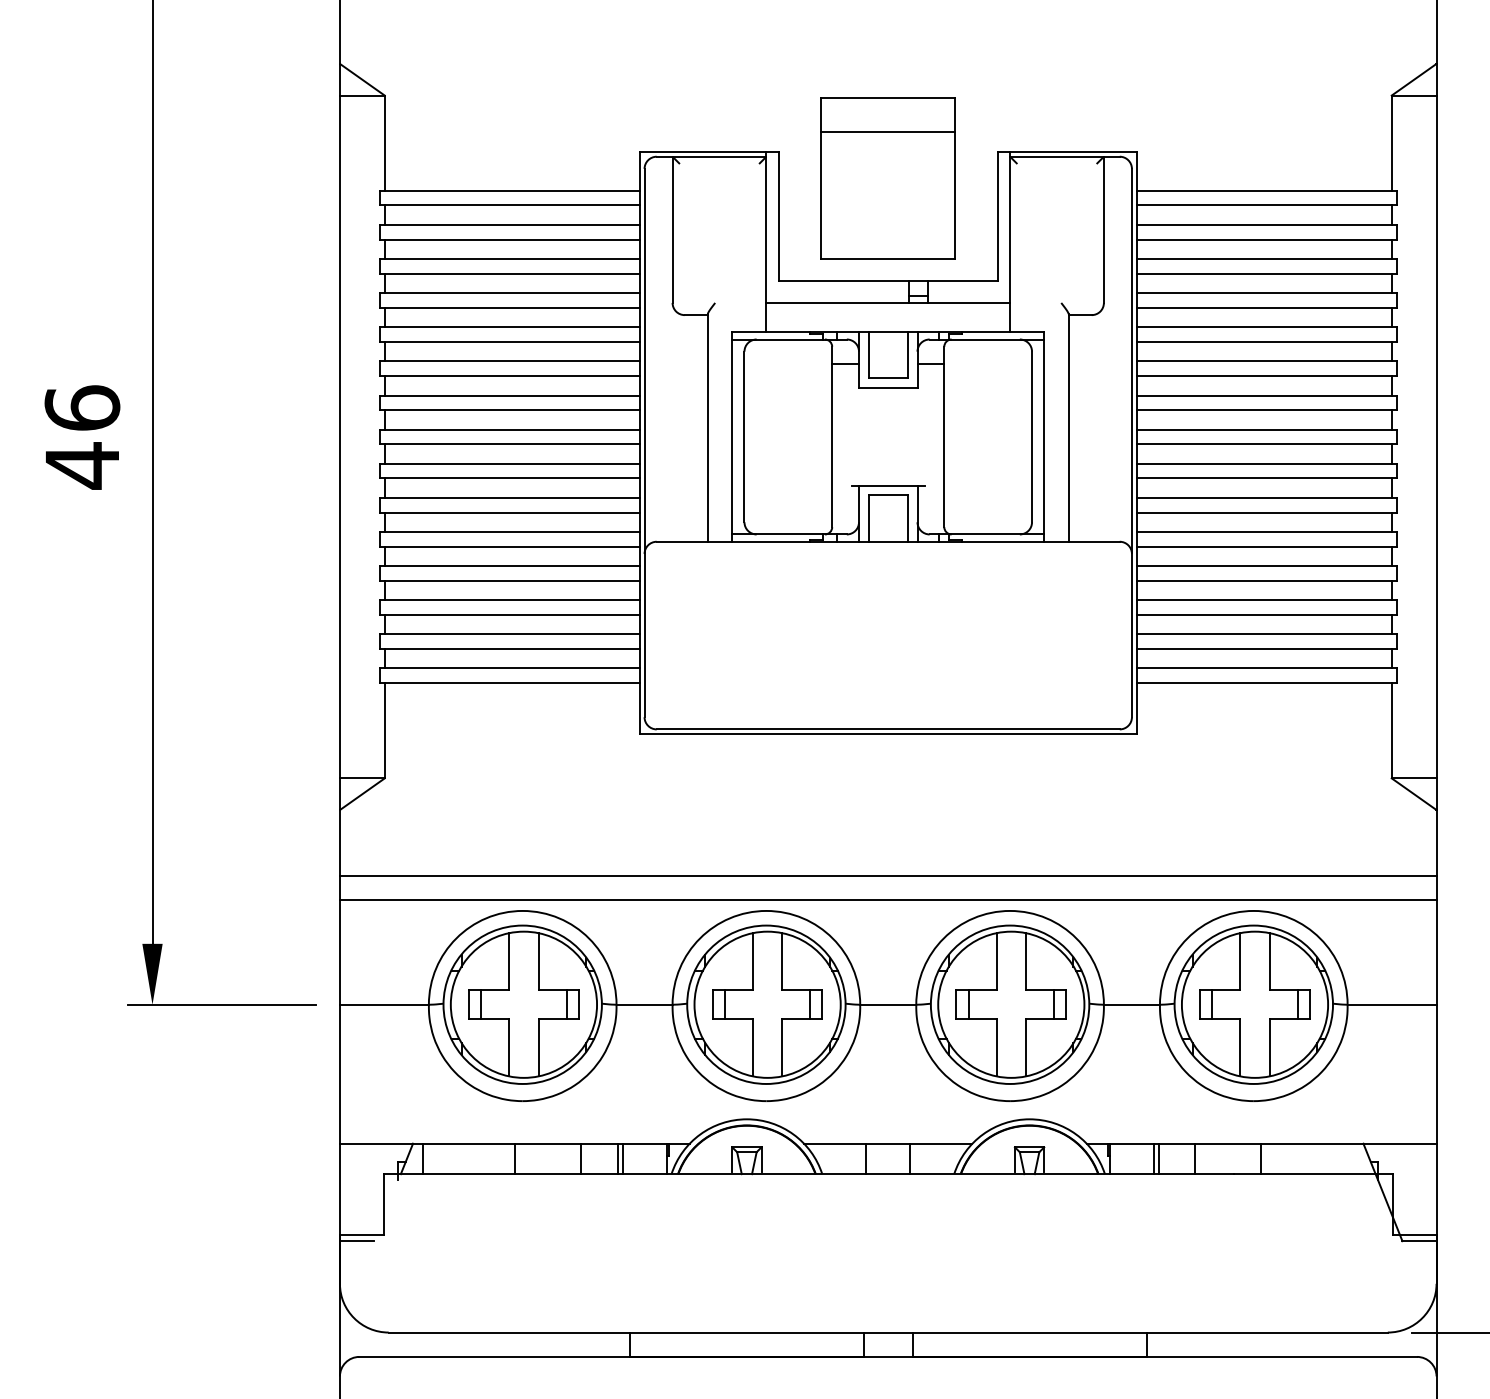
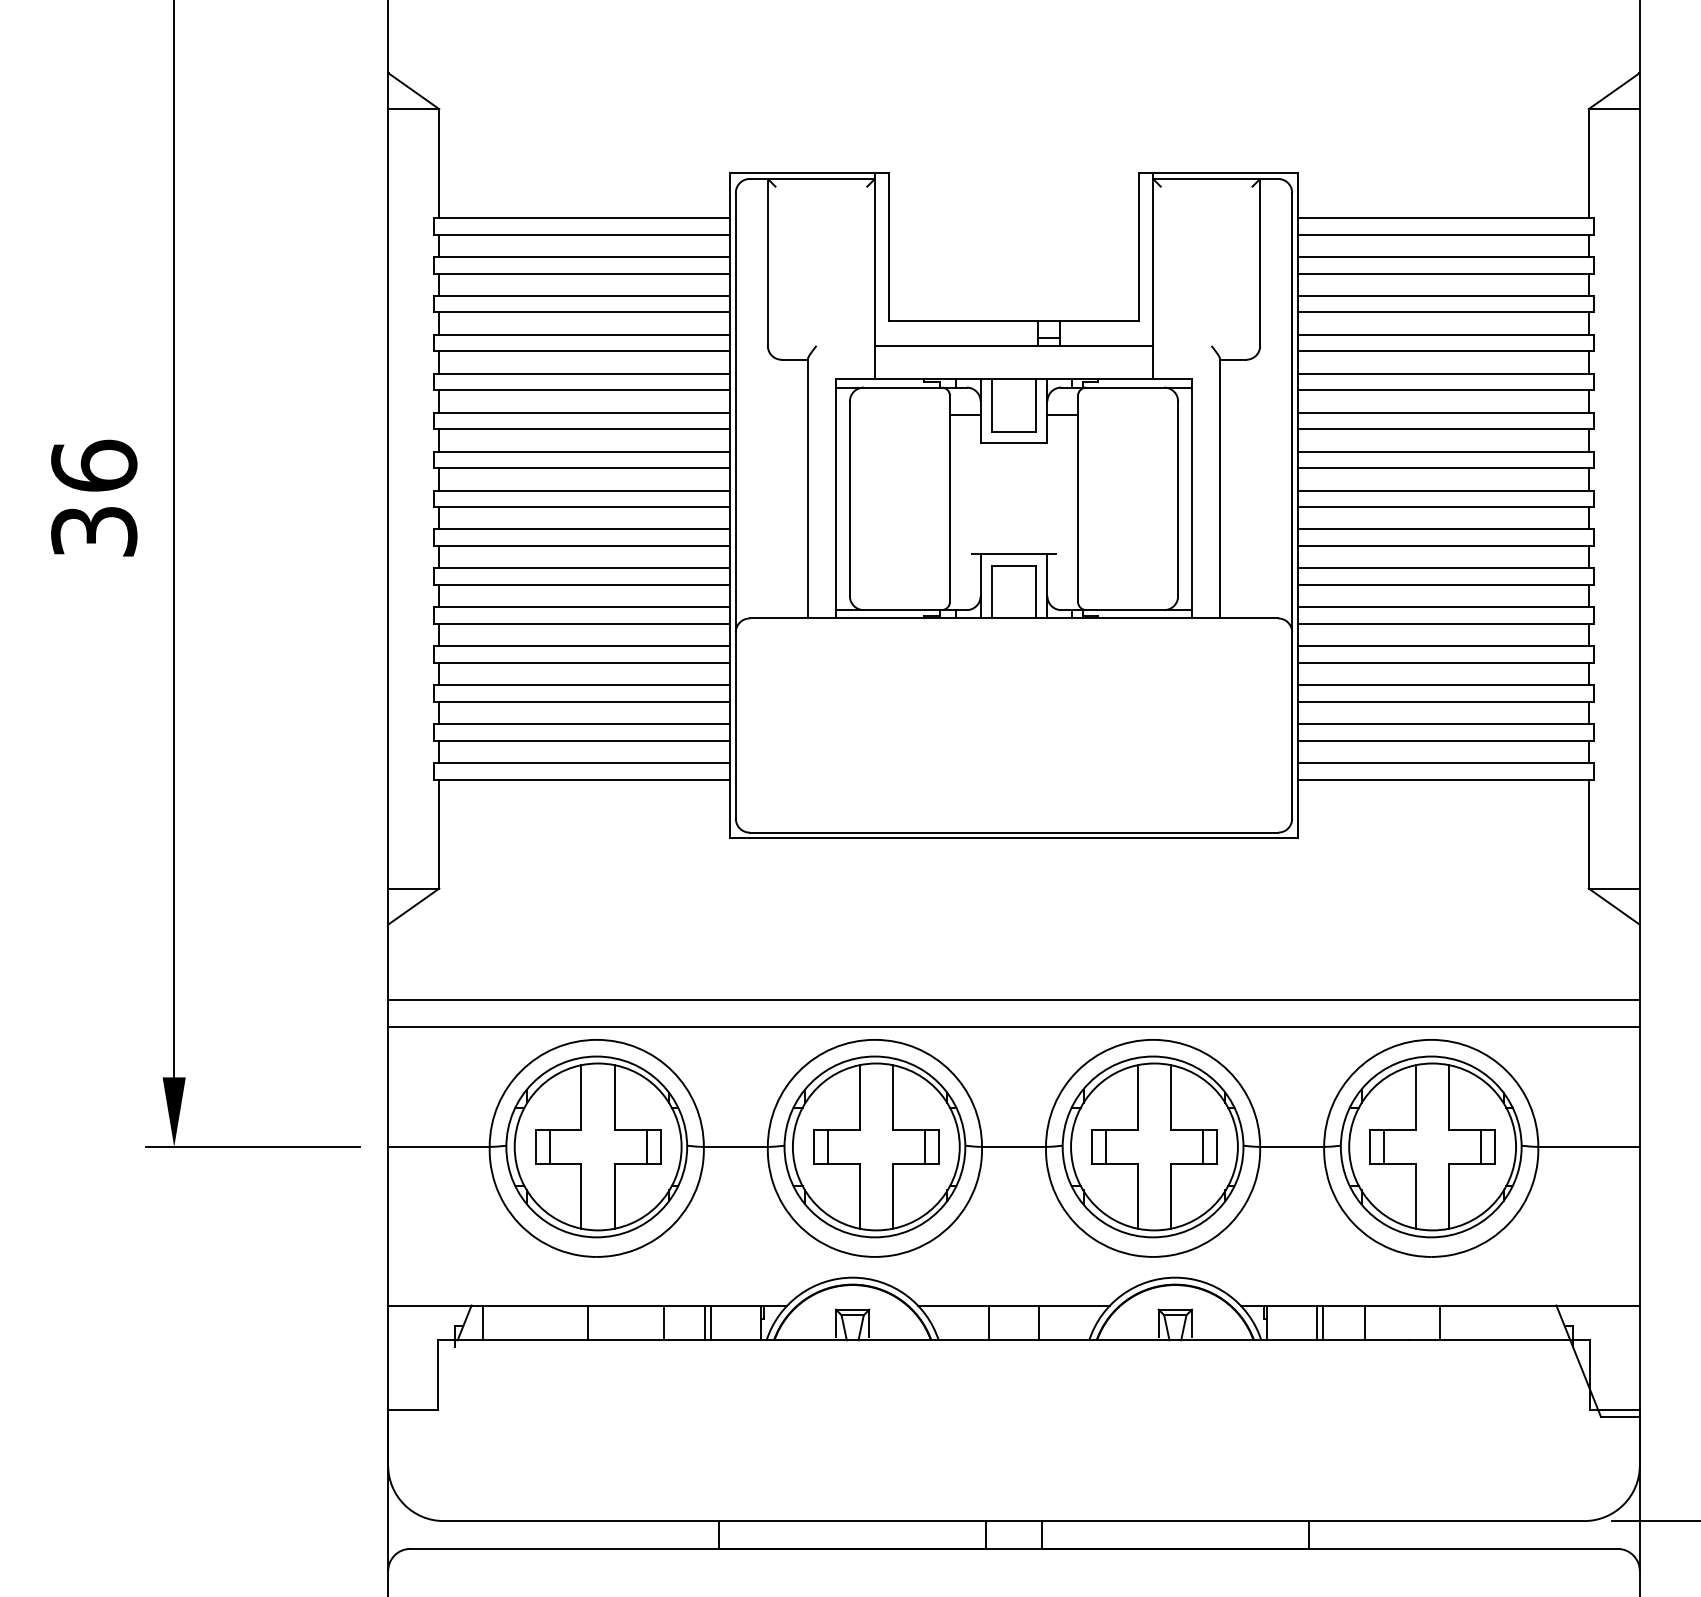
part: (888, 178) -> (1014, 203), removed
text: (82, 465) -> (94, 531), 46 -> 36
line: (356, 1240) -> (407, 1416), removed

